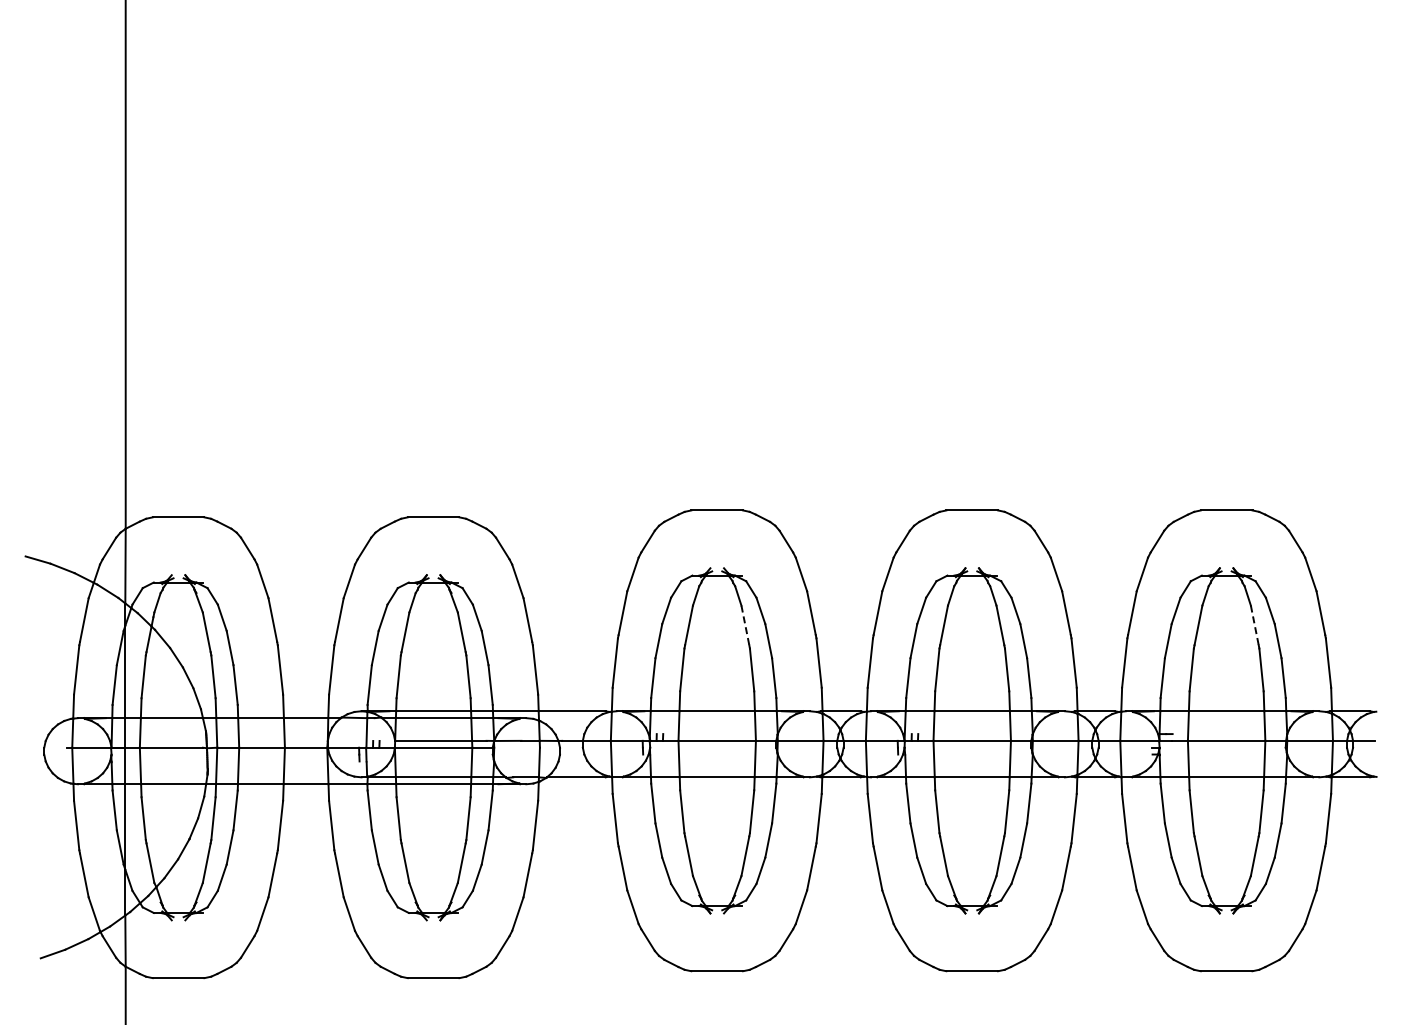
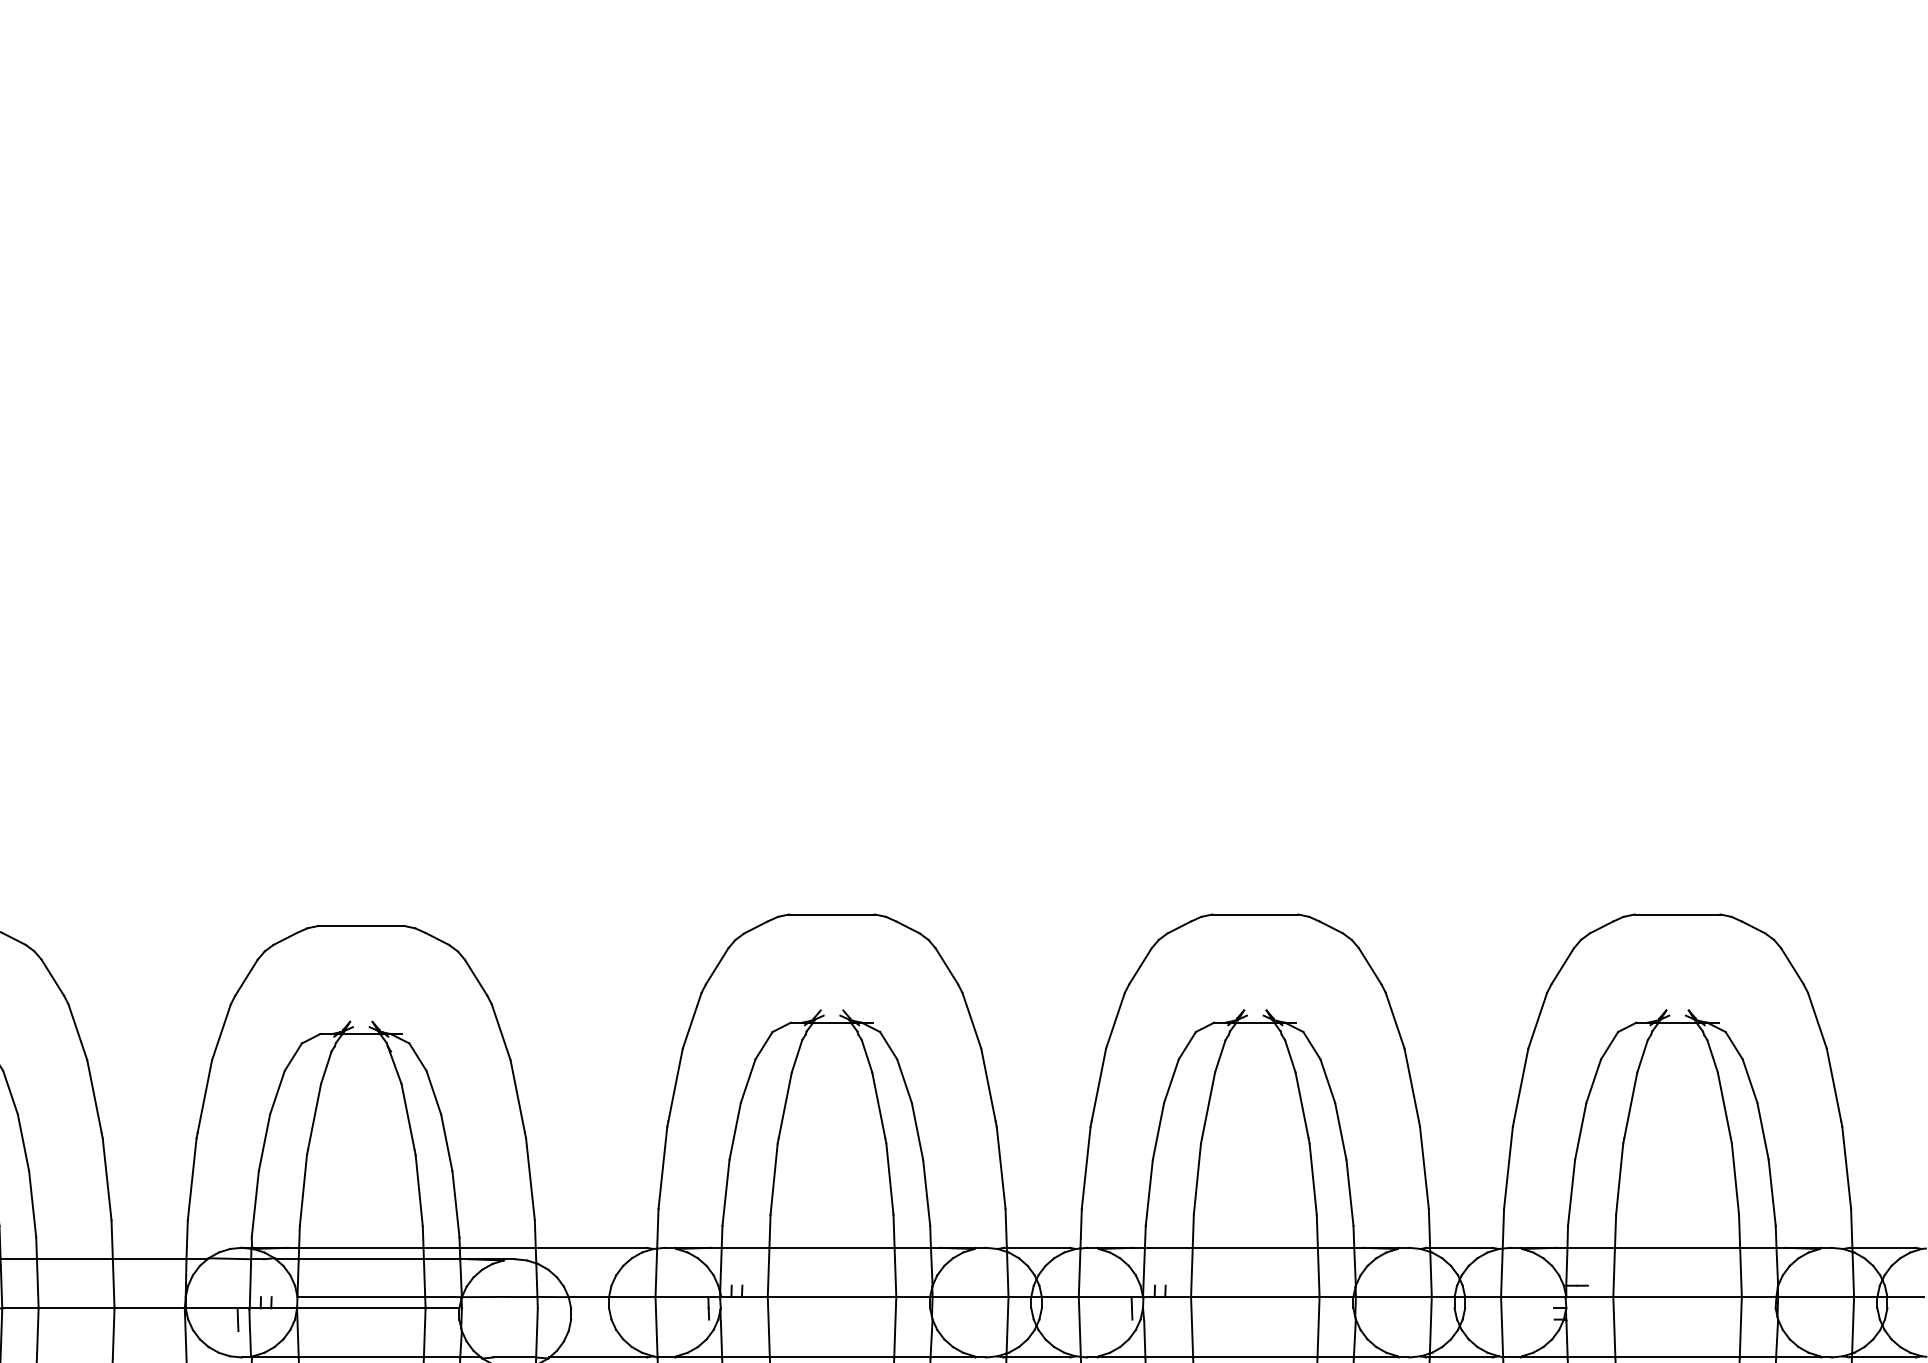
line: (745, 625) -> (878, 1105), dashed -> solid
line: (1254, 625) -> (1723, 1105), dashed -> solid

